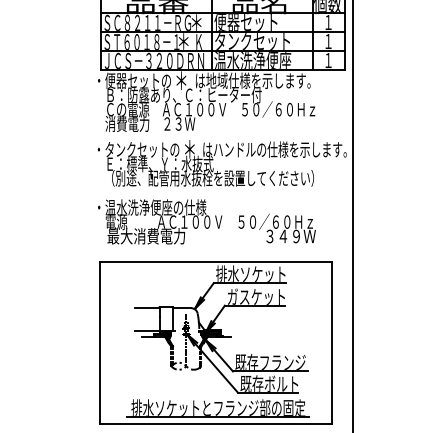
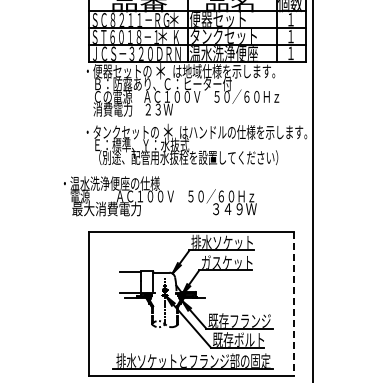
text: (207, 222) -> (160, 196), moved
line: (332, 342) -> (294, 303), solid -> dashed

